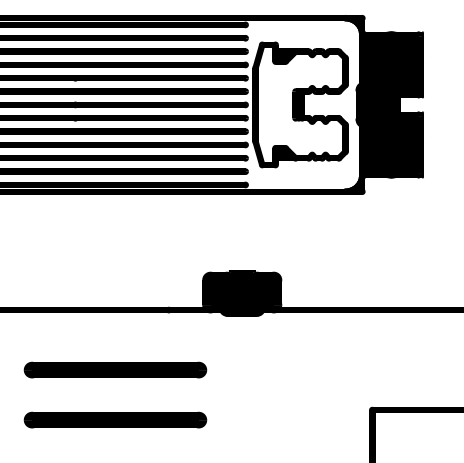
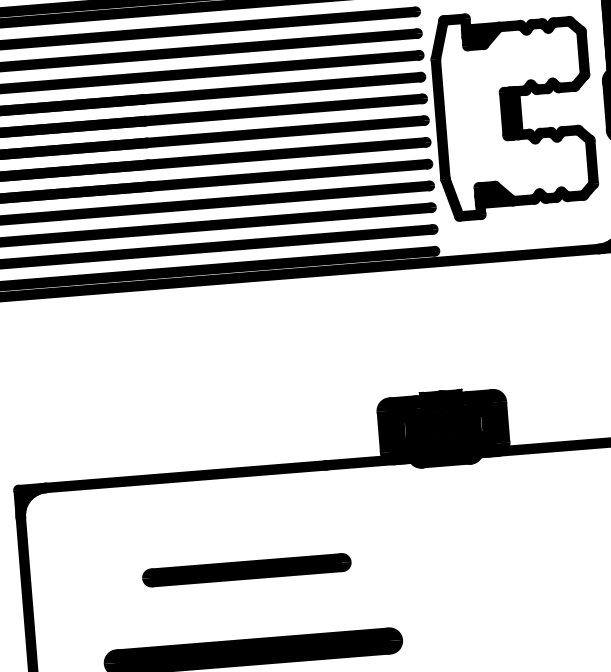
part: (115, 369) -> (246, 569), size x0.7

